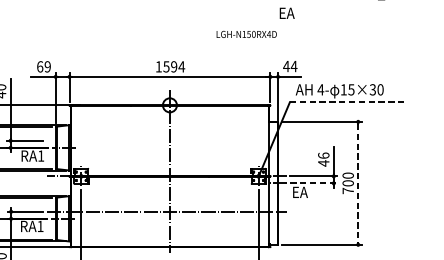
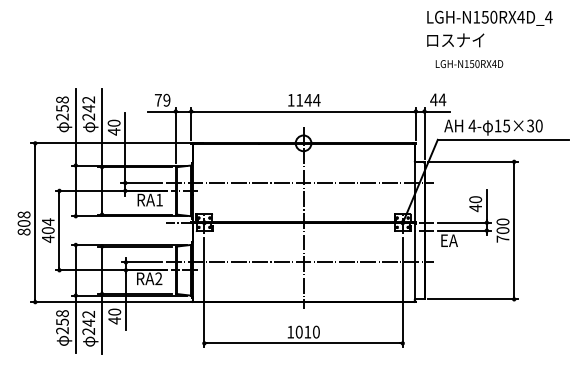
text: (305, 13) -> (455, 40), EA -> ロスナイ
text: (246, 33) -> (469, 63), moved
text: (40, 66) -> (158, 99), 69 -> 79
text: (170, 66) -> (304, 99), 1594 -> 1144
line: (348, 101) -> (503, 139), dashed -> solid
line: (166, 141) -> (299, 183), added
text: (323, 155) -> (475, 199), 46 -> 40
line: (314, 183) -> (465, 230), dashed -> solid
line: (358, 184) -> (514, 231), dashed -> solid
text: (40, 226) -> (158, 278), RA1 -> RA2

